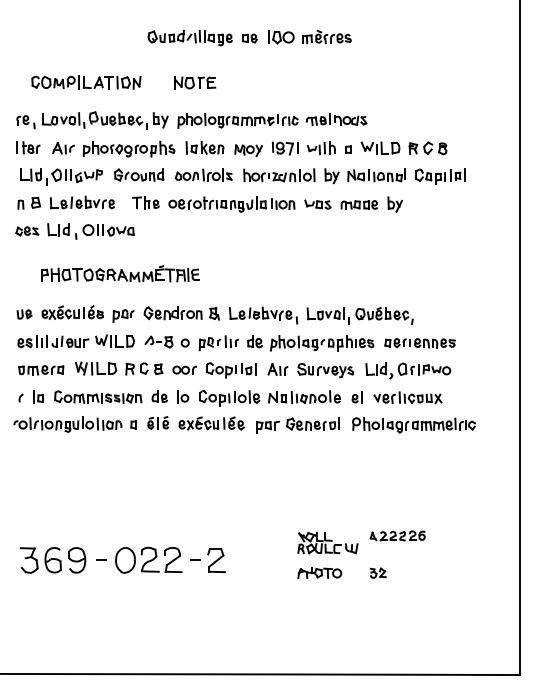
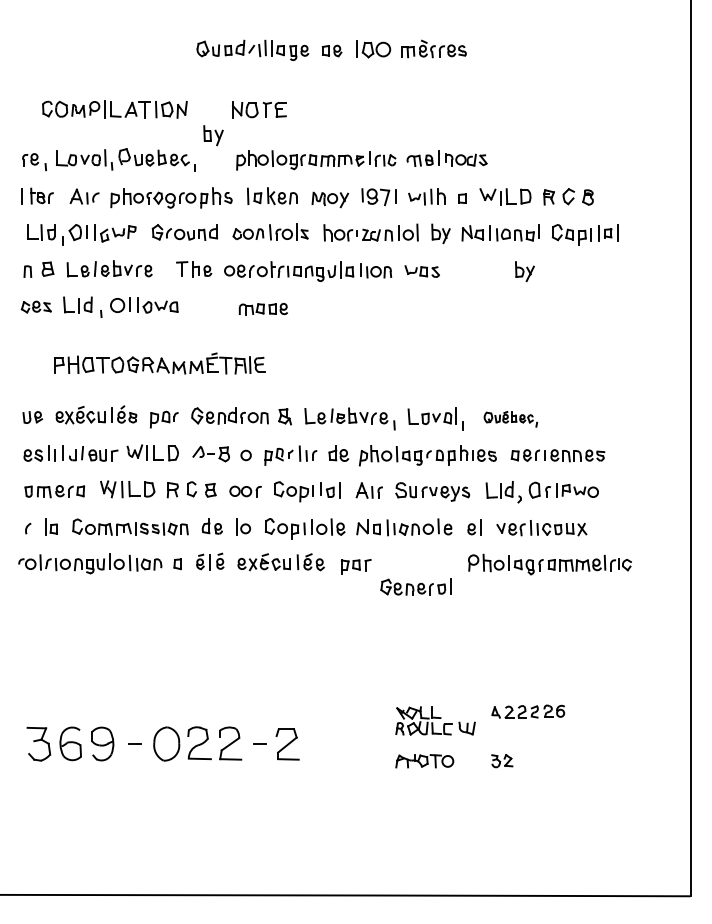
part: (160, 120) -> (213, 135), moved
part: (358, 205) -> (262, 309), moved
part: (384, 315) -> (510, 418), size x0.7
part: (312, 423) -> (415, 586), moved

